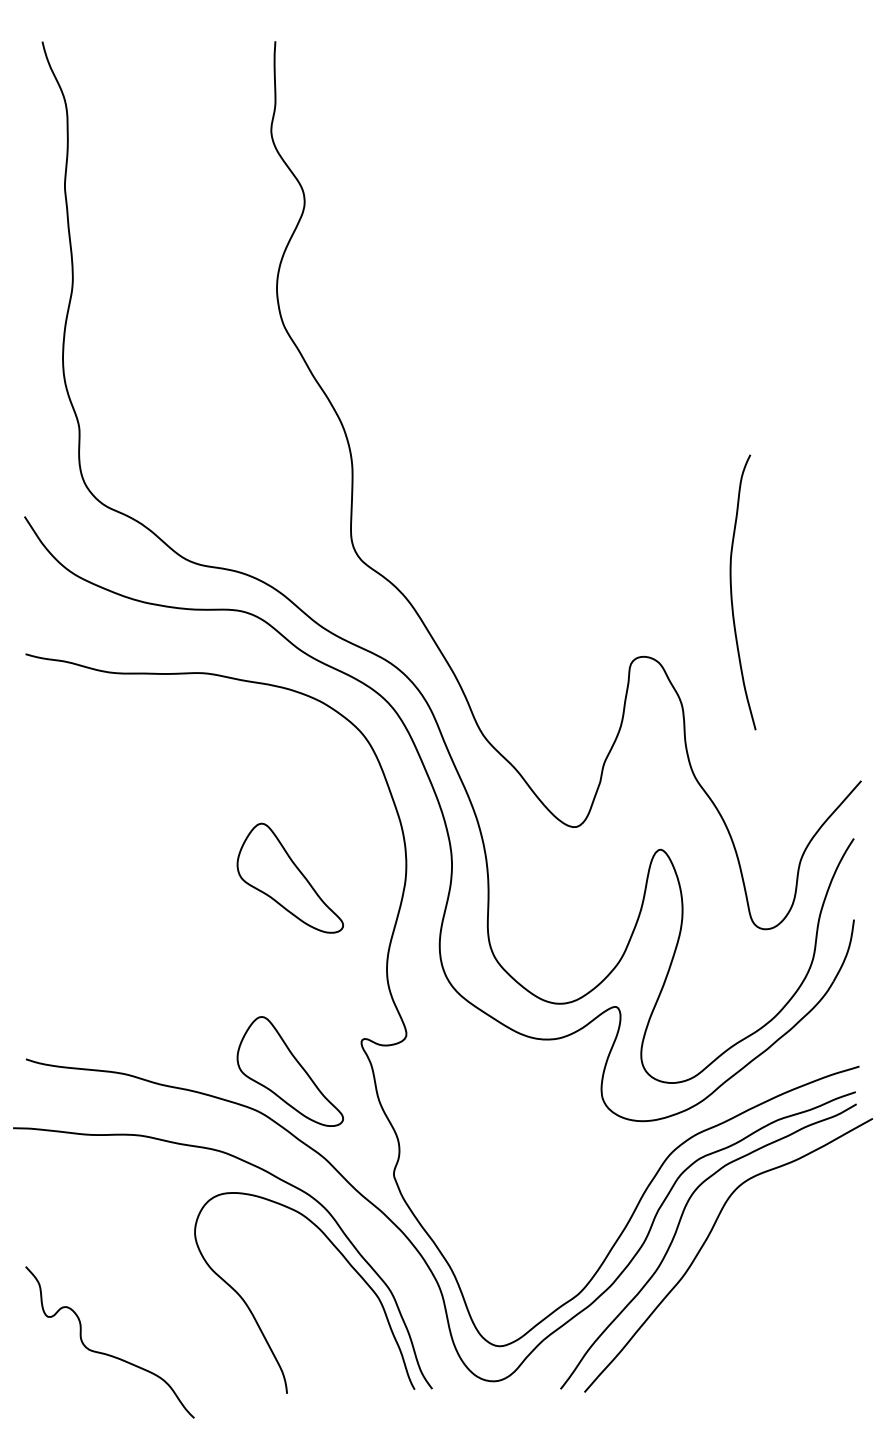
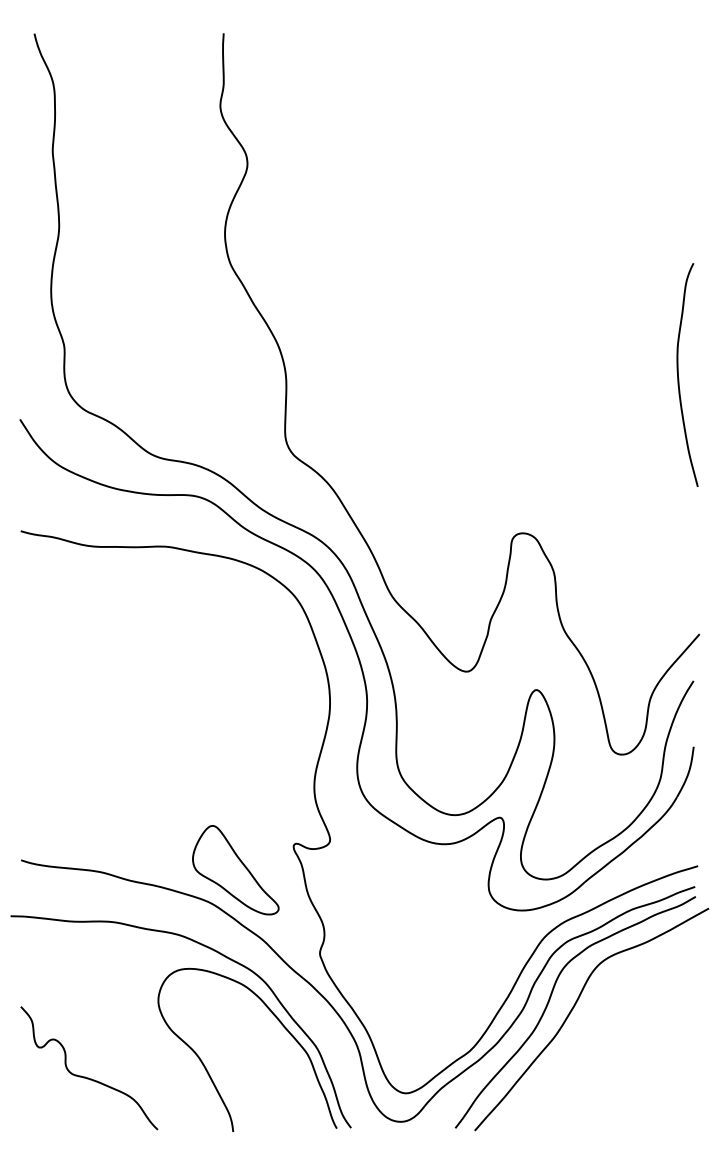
curve: (733, 596) -> (679, 378), moved
part: (289, 878) -> (235, 713), removed
curve: (105, 1352) -> (85, 1076), moved

